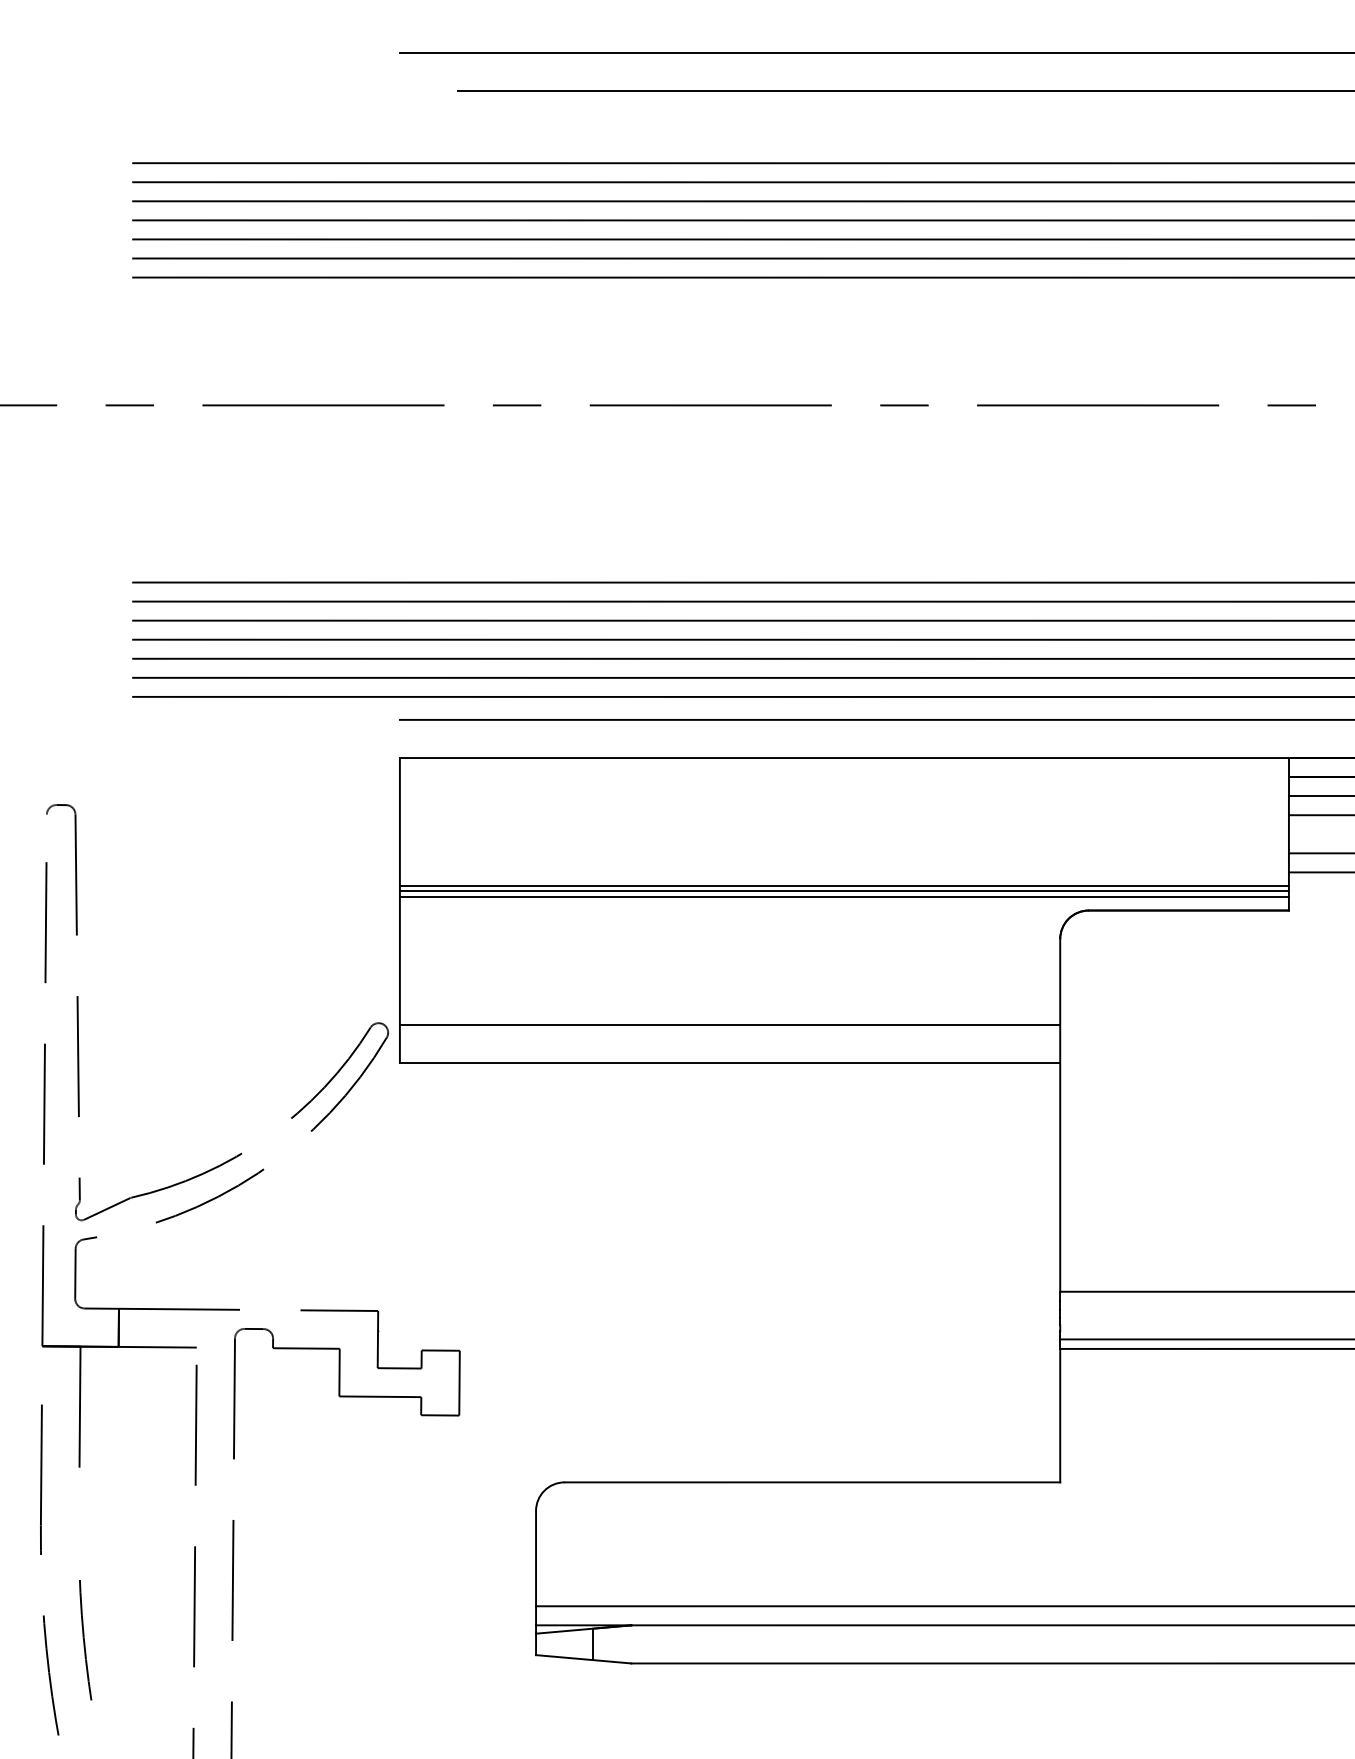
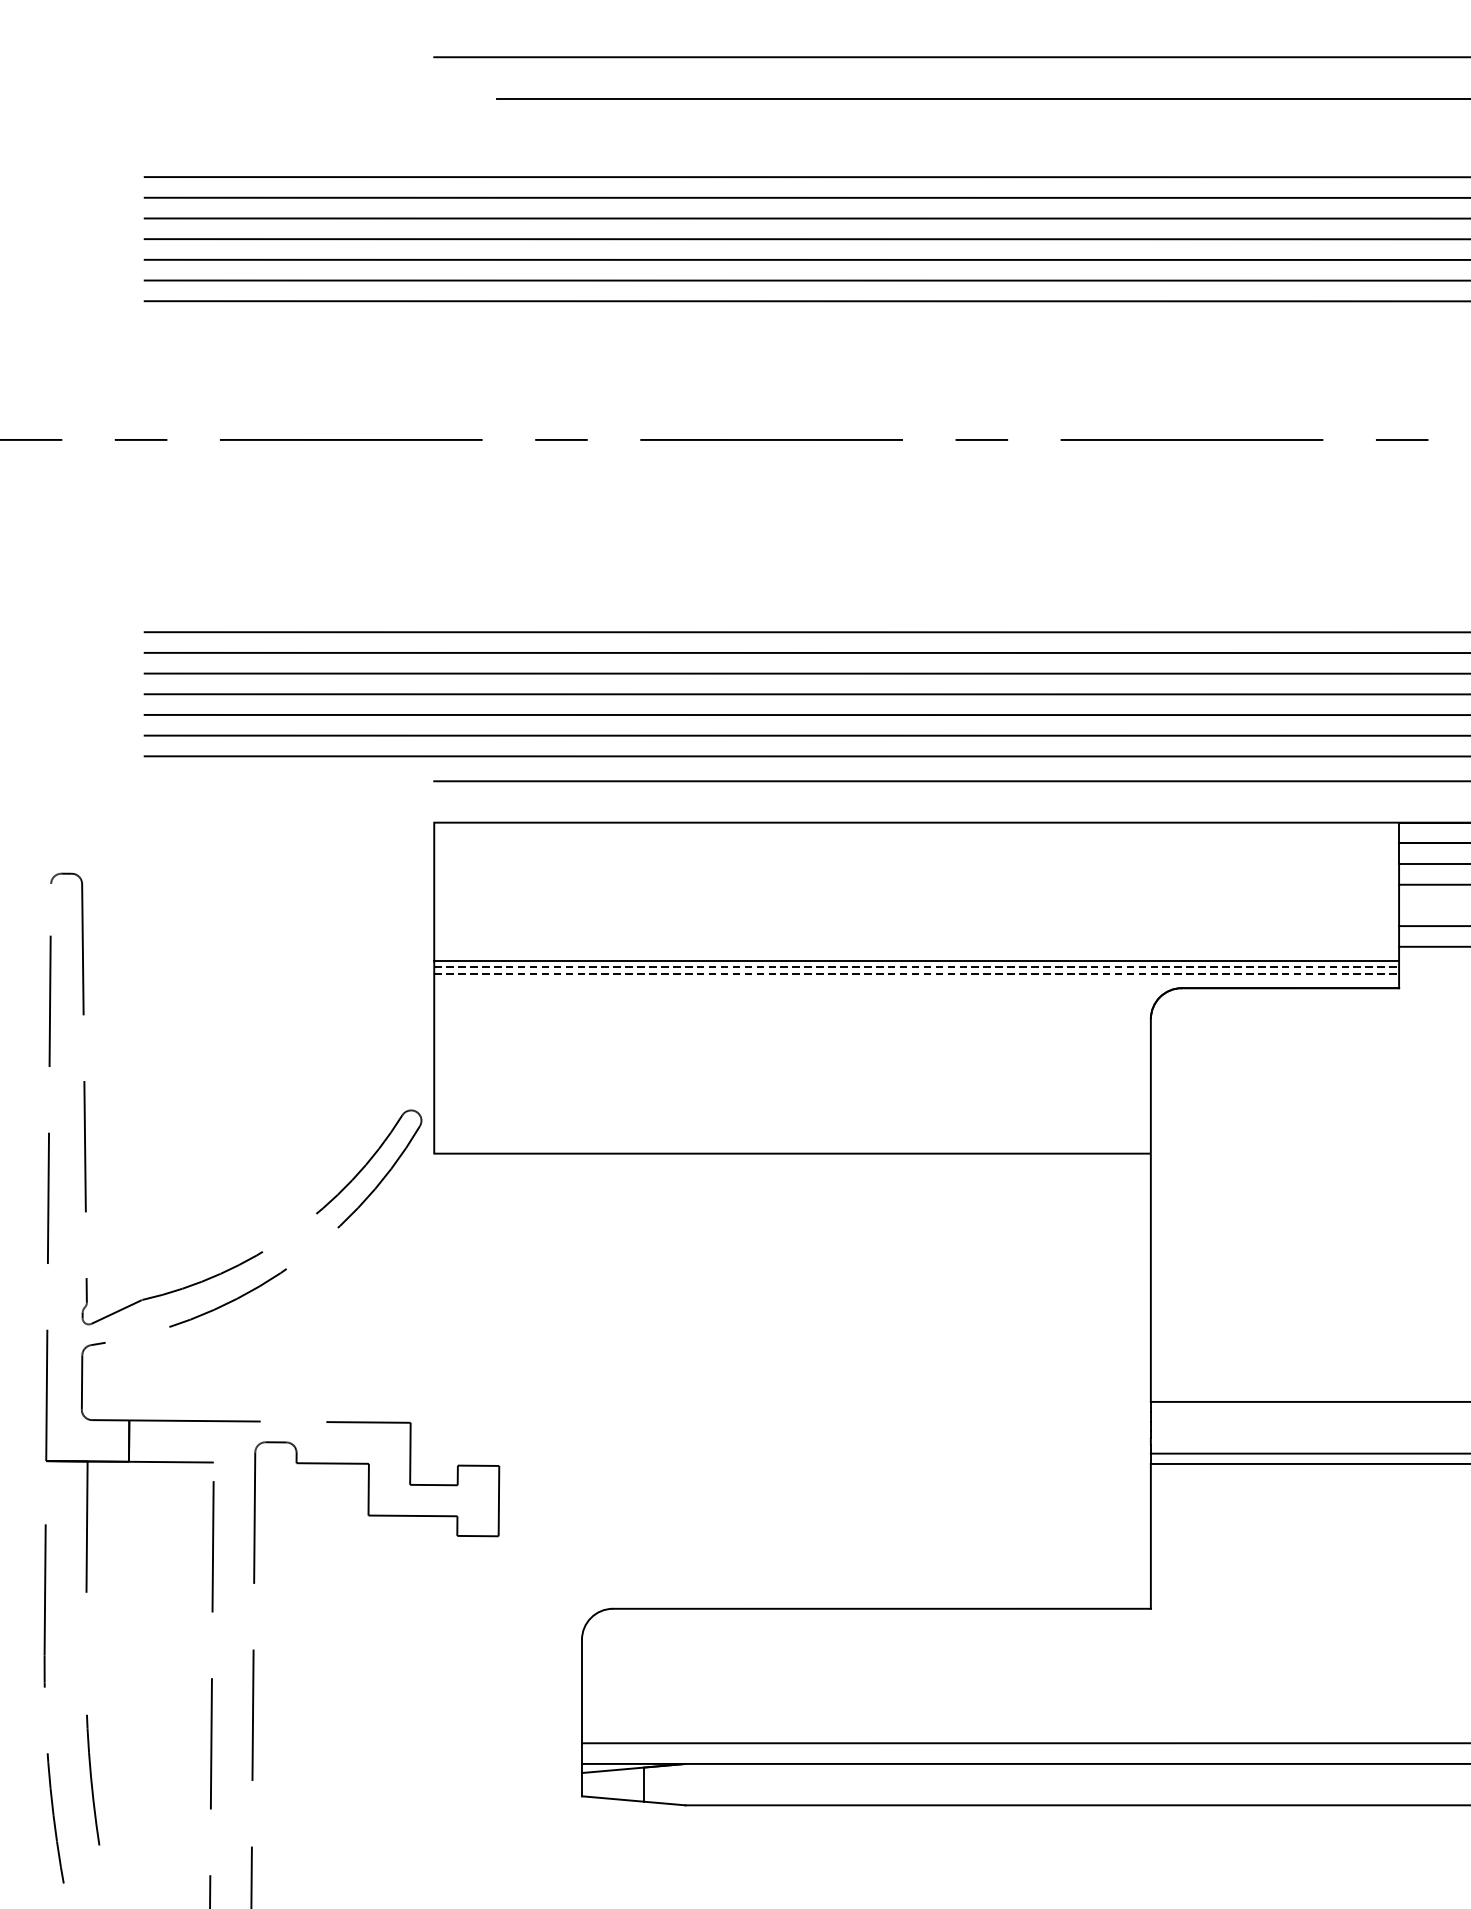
line: (844, 891) -> (916, 967), solid -> dashed
line: (844, 897) -> (916, 974), solid -> dashed
line: (729, 1024) -> (791, 1111), removed

